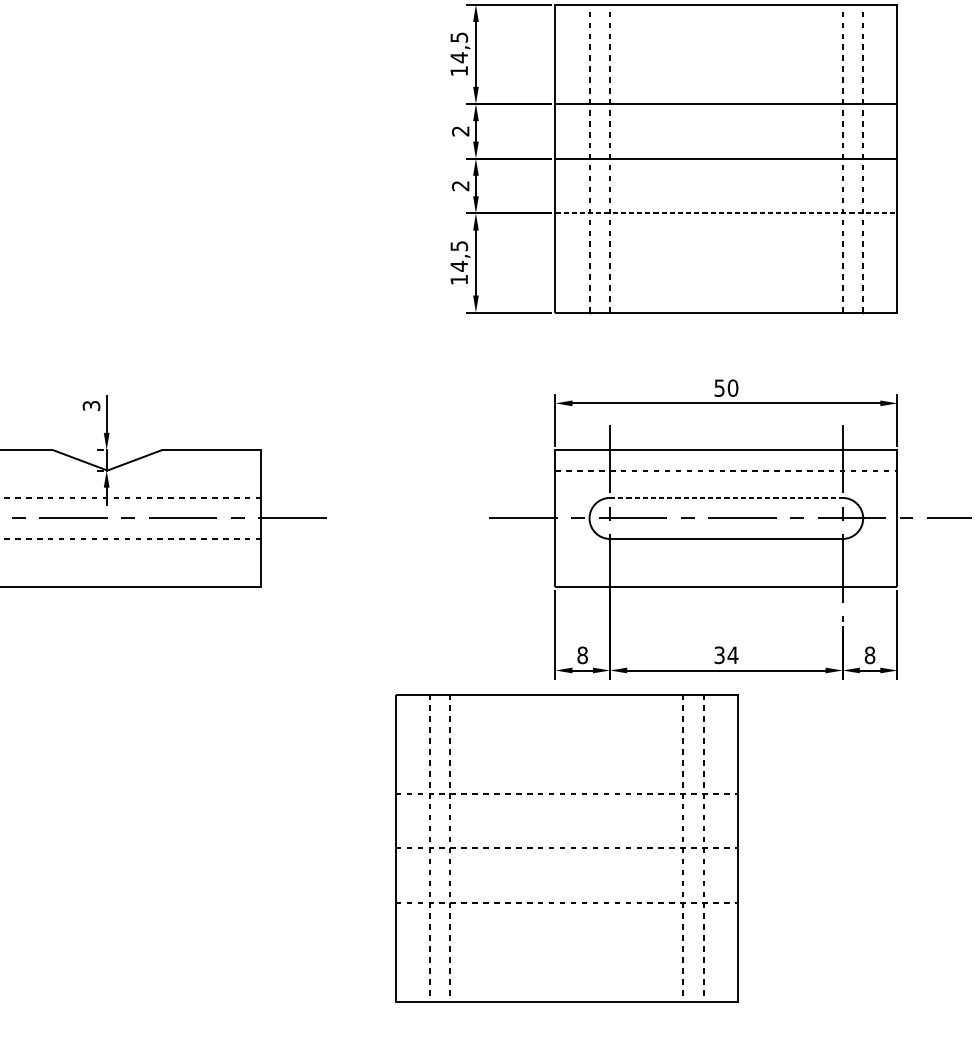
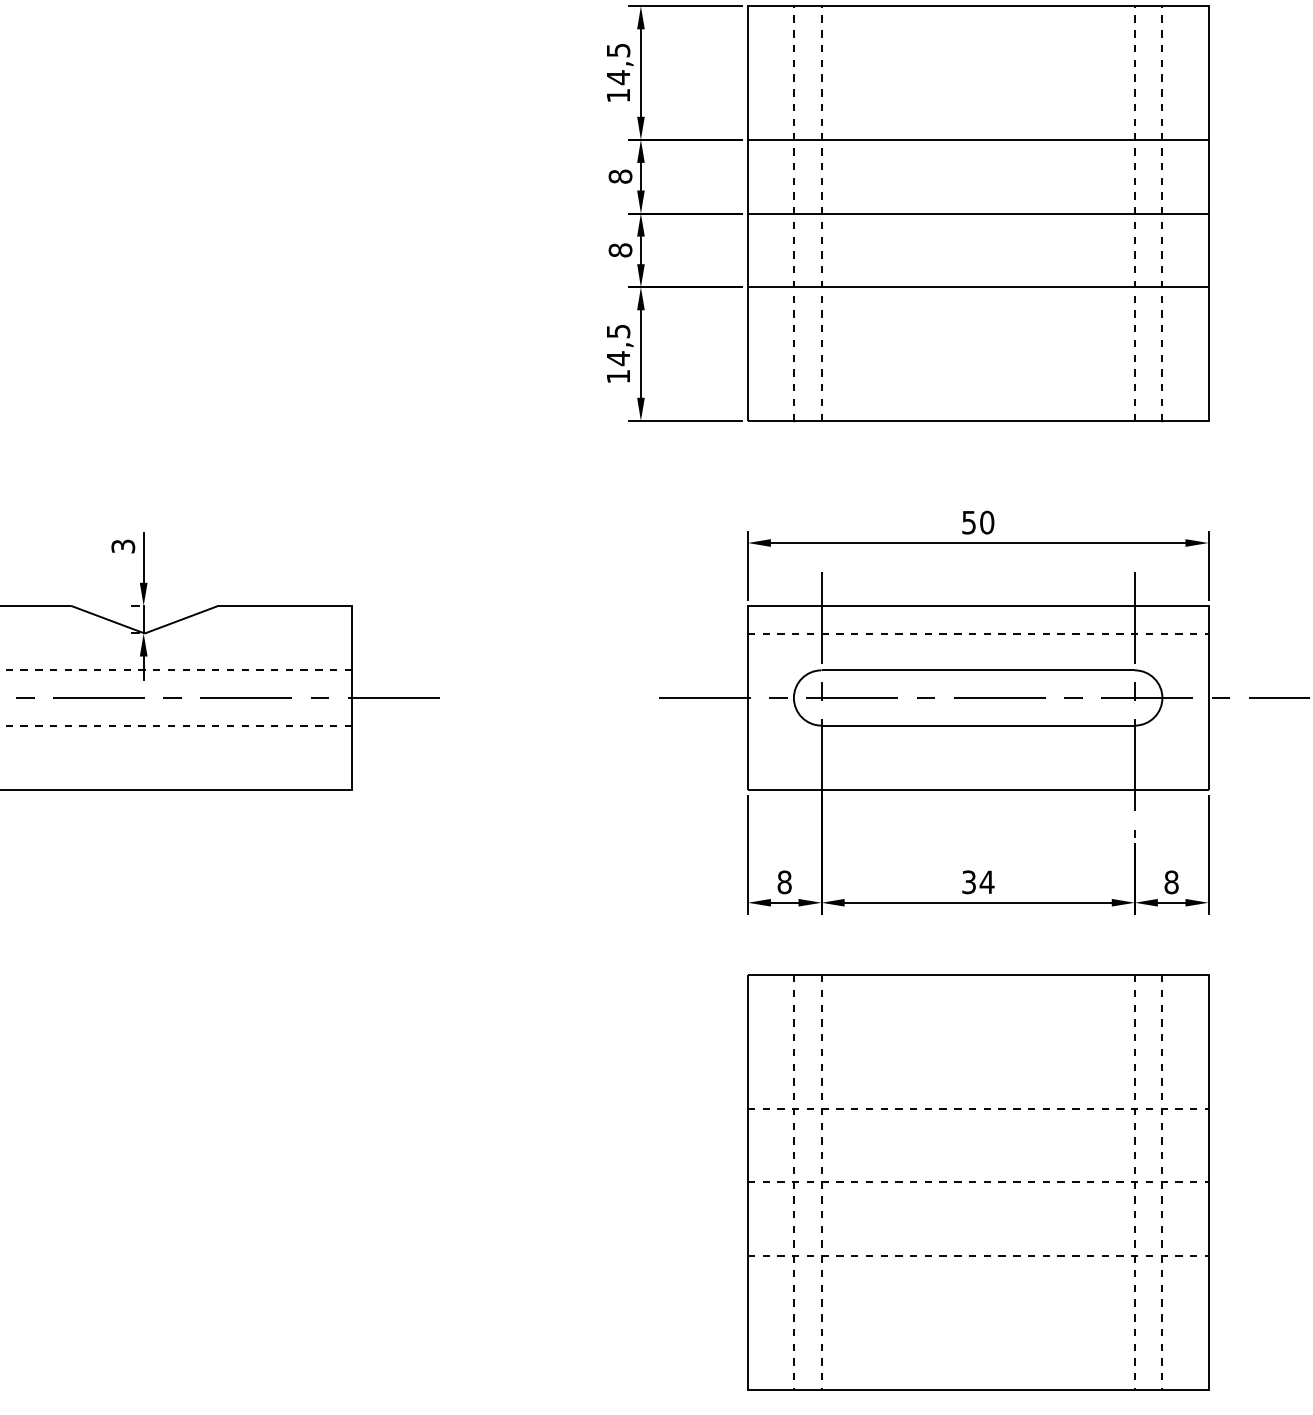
text: (460, 131) -> (620, 176), 2 -> 8
text: (460, 186) -> (620, 250), 2 -> 8
line: (726, 213) -> (978, 287), dashed -> solid
line: (726, 498) -> (978, 670), dashed -> solid
part: (566, 848) -> (978, 1182), moved

